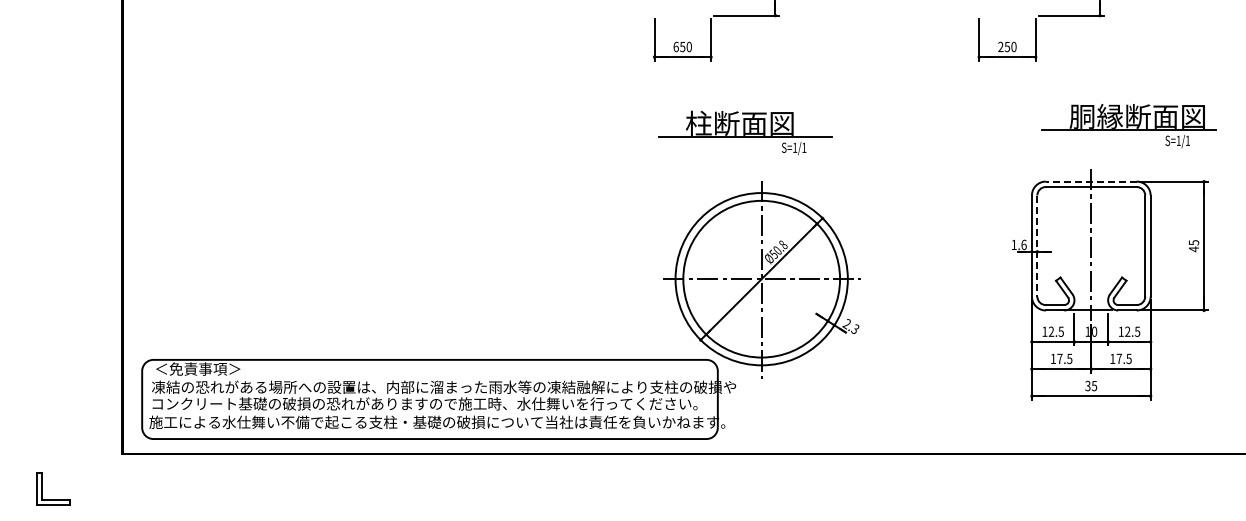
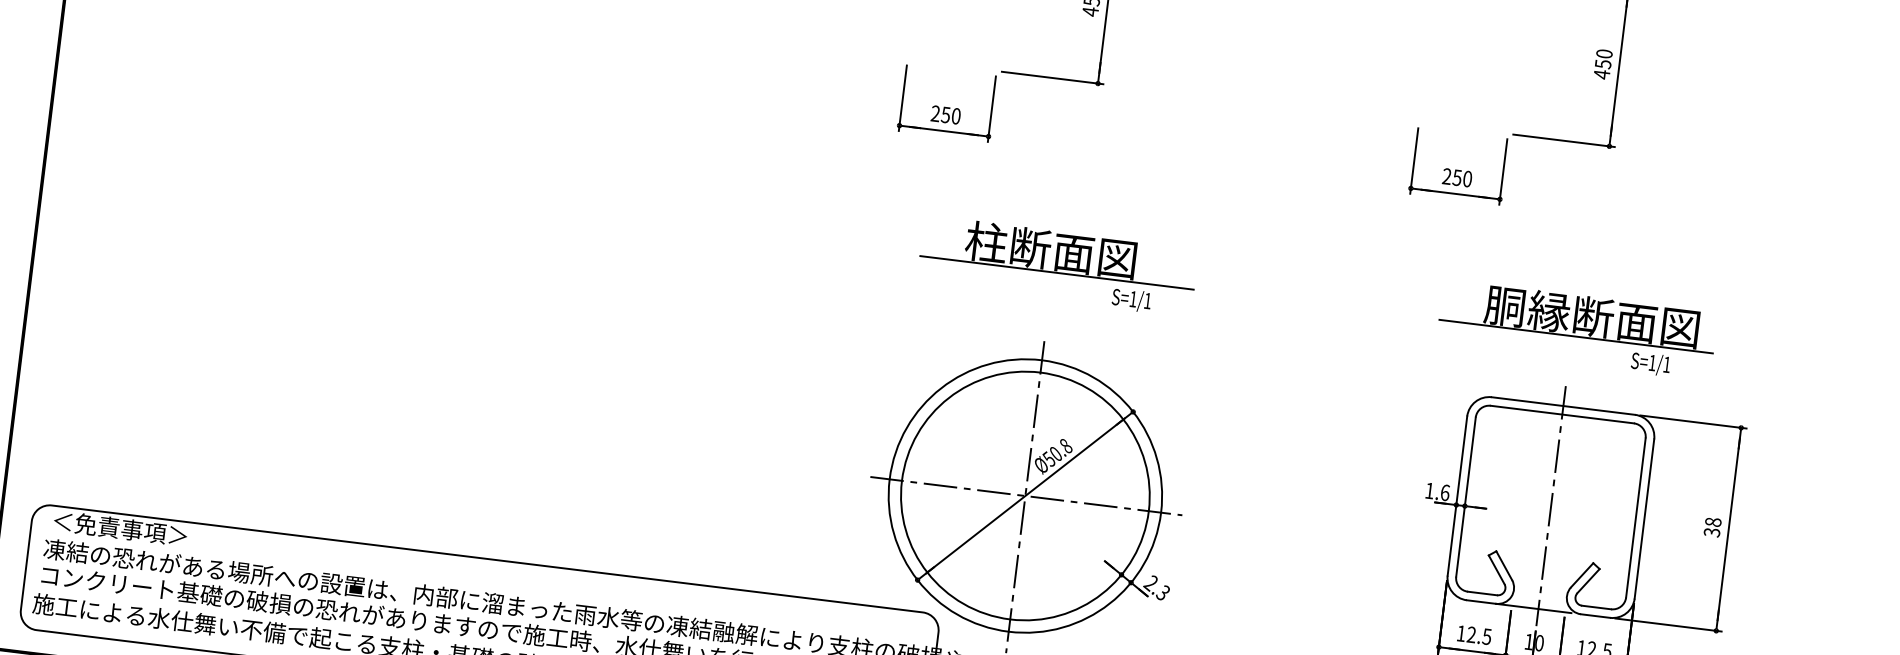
text: (675, 46) -> (934, 112), 650 -> 250
part: (1128, 126) -> (1576, 330), moved
part: (745, 132) -> (1058, 265), moved
line: (1090, 181) -> (1562, 405), dashed -> solid
line: (1037, 246) -> (1466, 497), dashed -> solid
text: (1193, 246) -> (1711, 528), 45 -> 38

